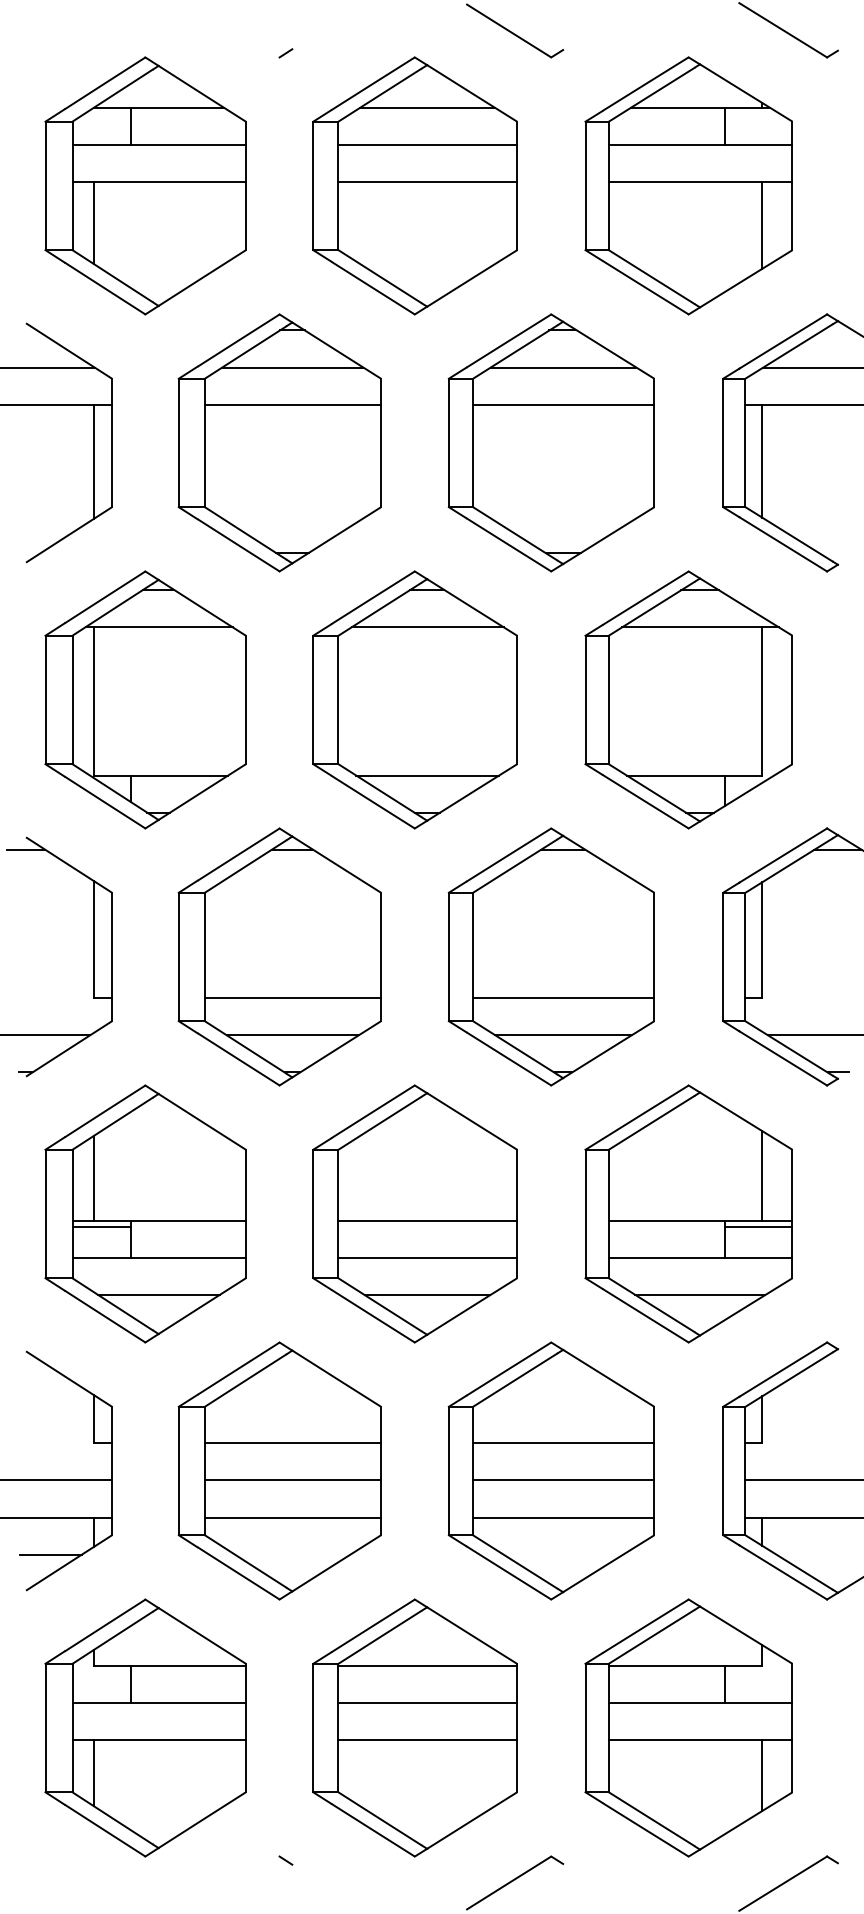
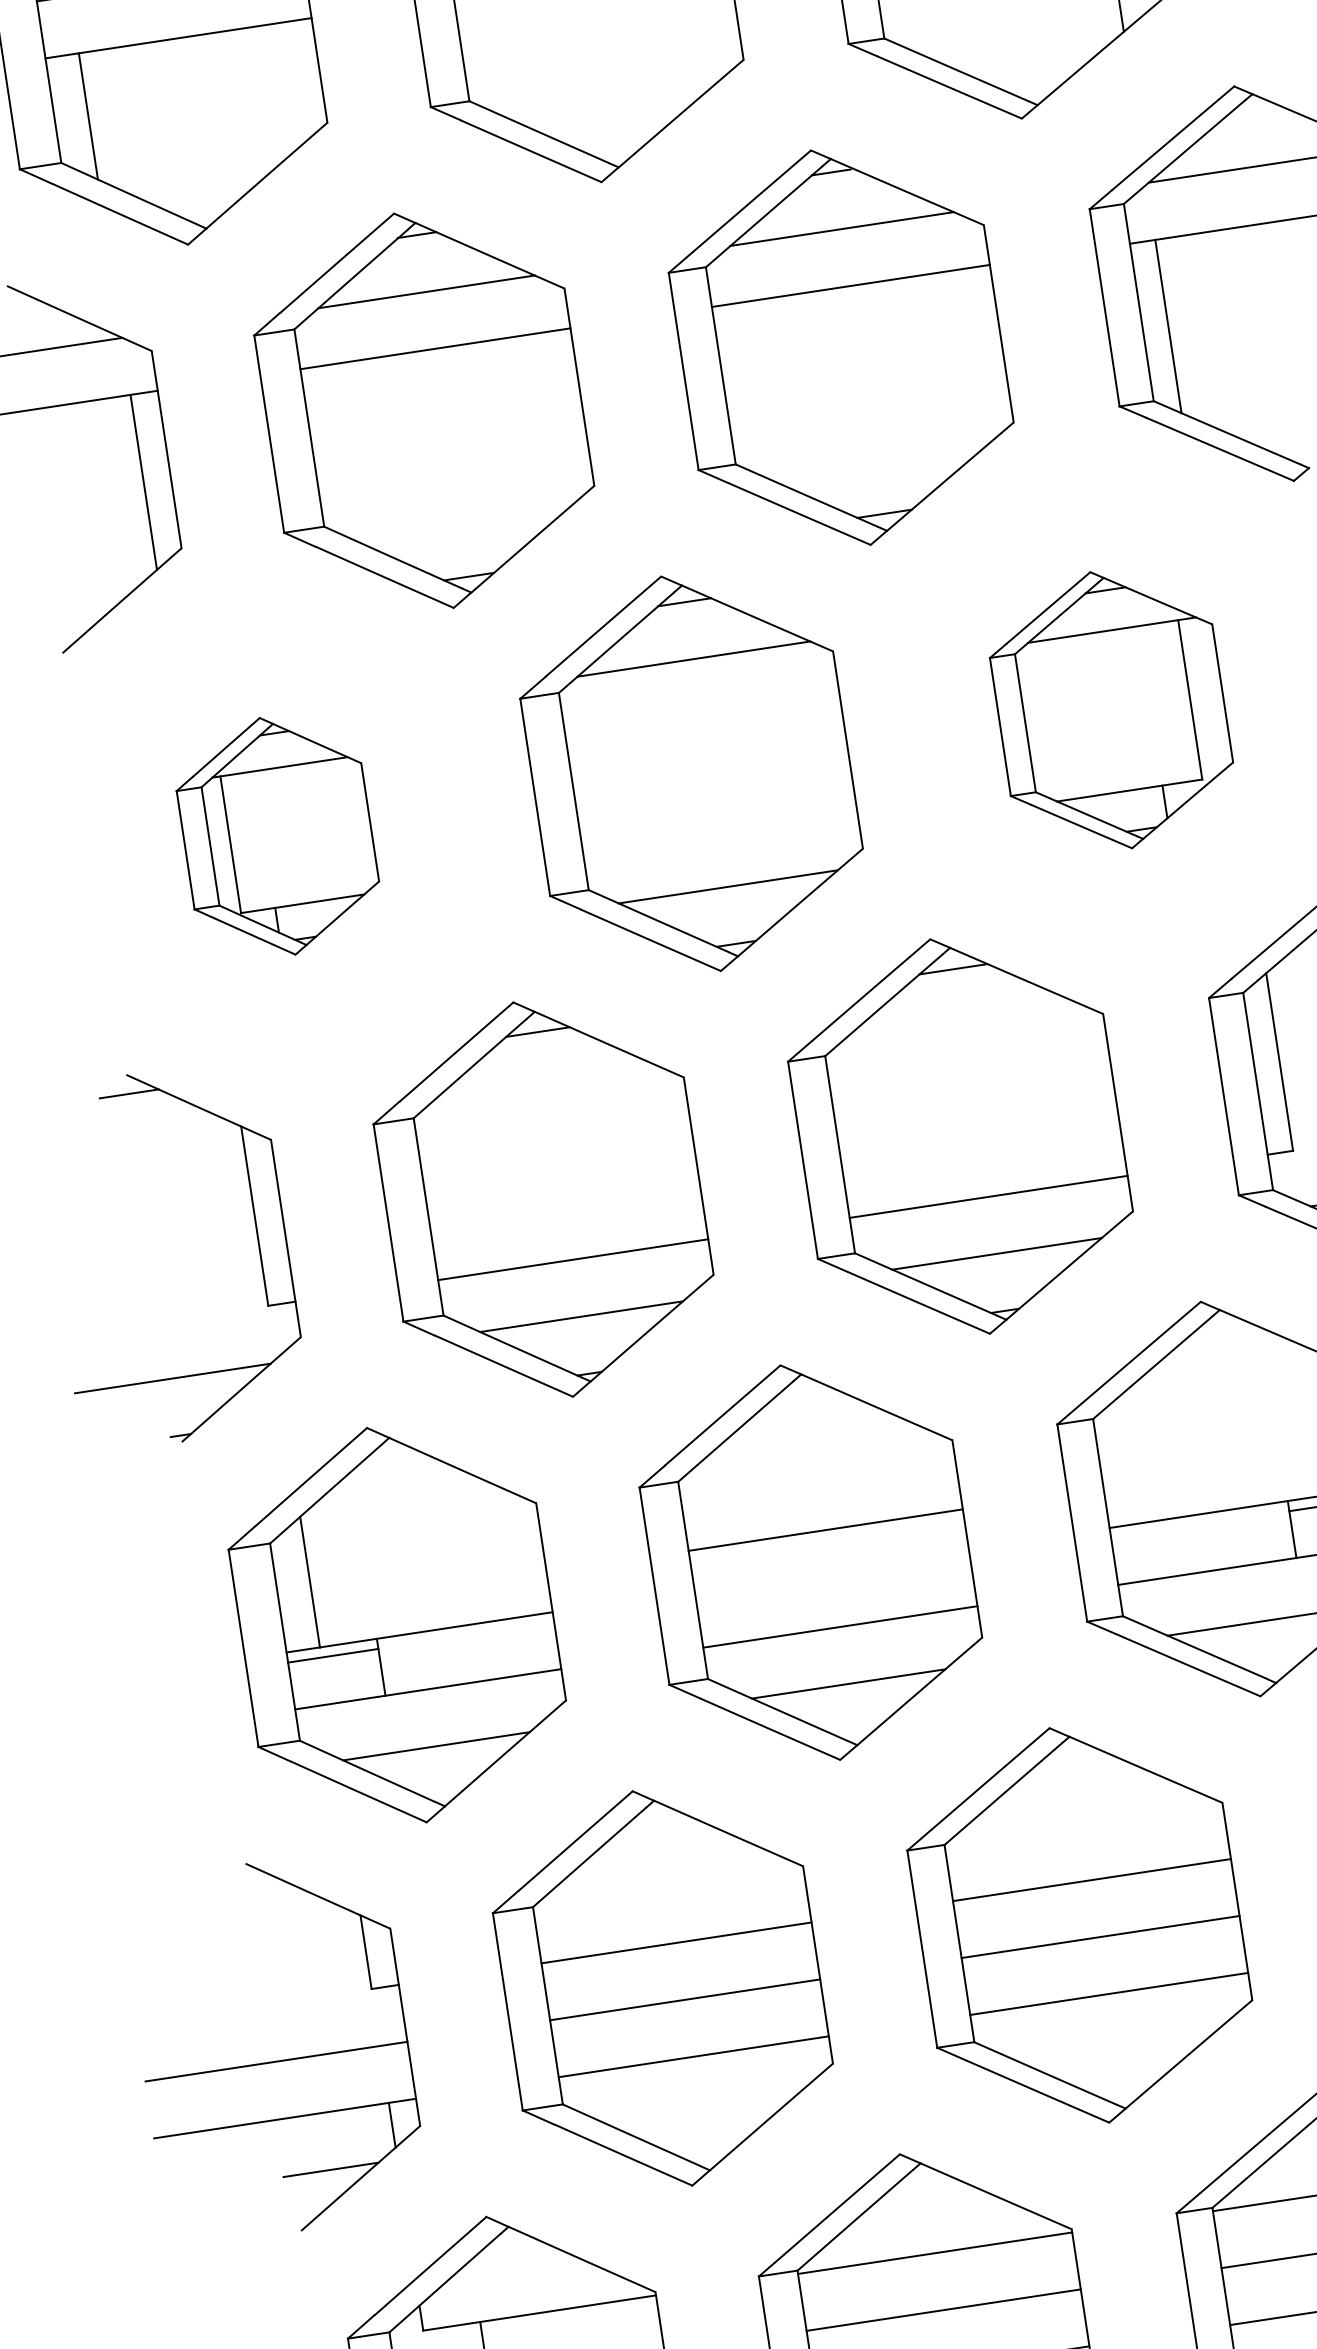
part: (145, 699) -> (277, 835), size x0.6
part: (688, 699) -> (1110, 709), size x0.7
line: (427, 1220) -> (825, 1529), moved

